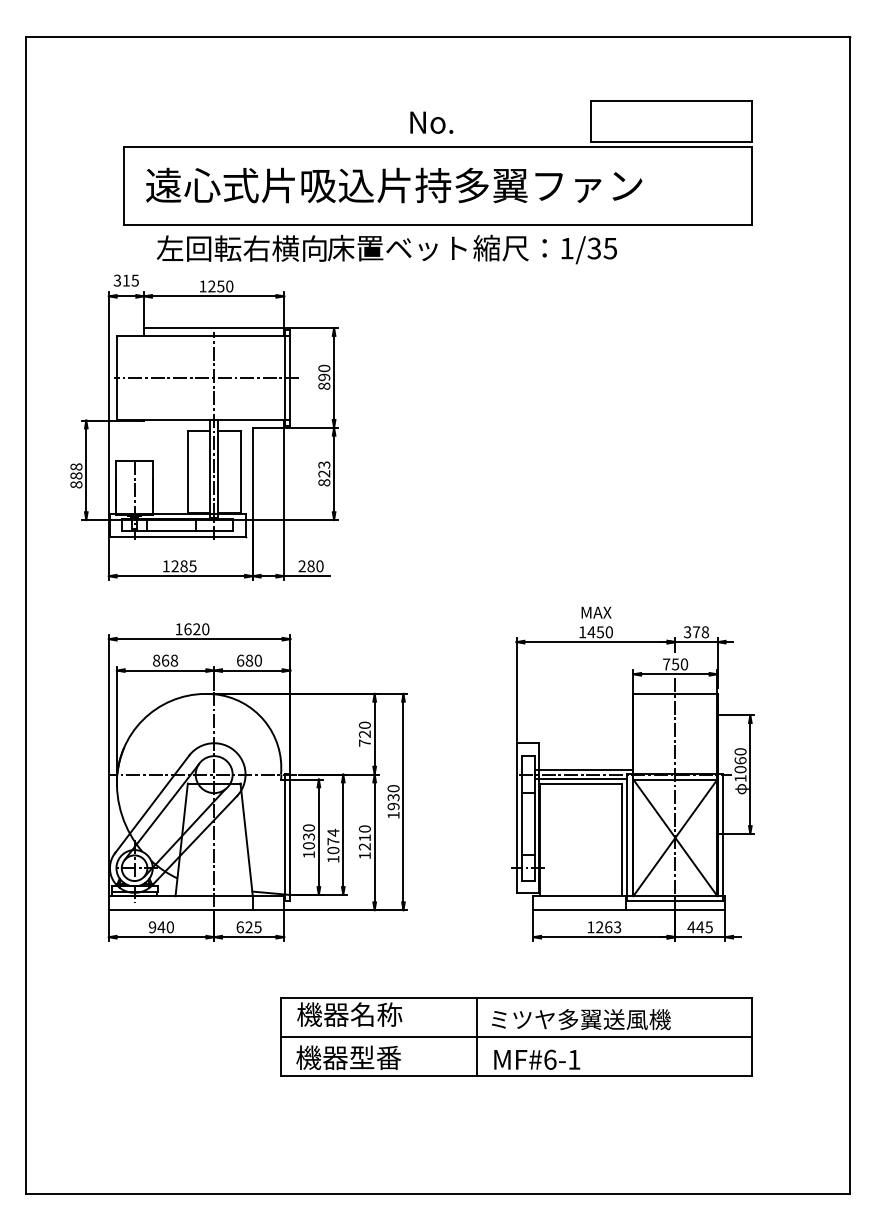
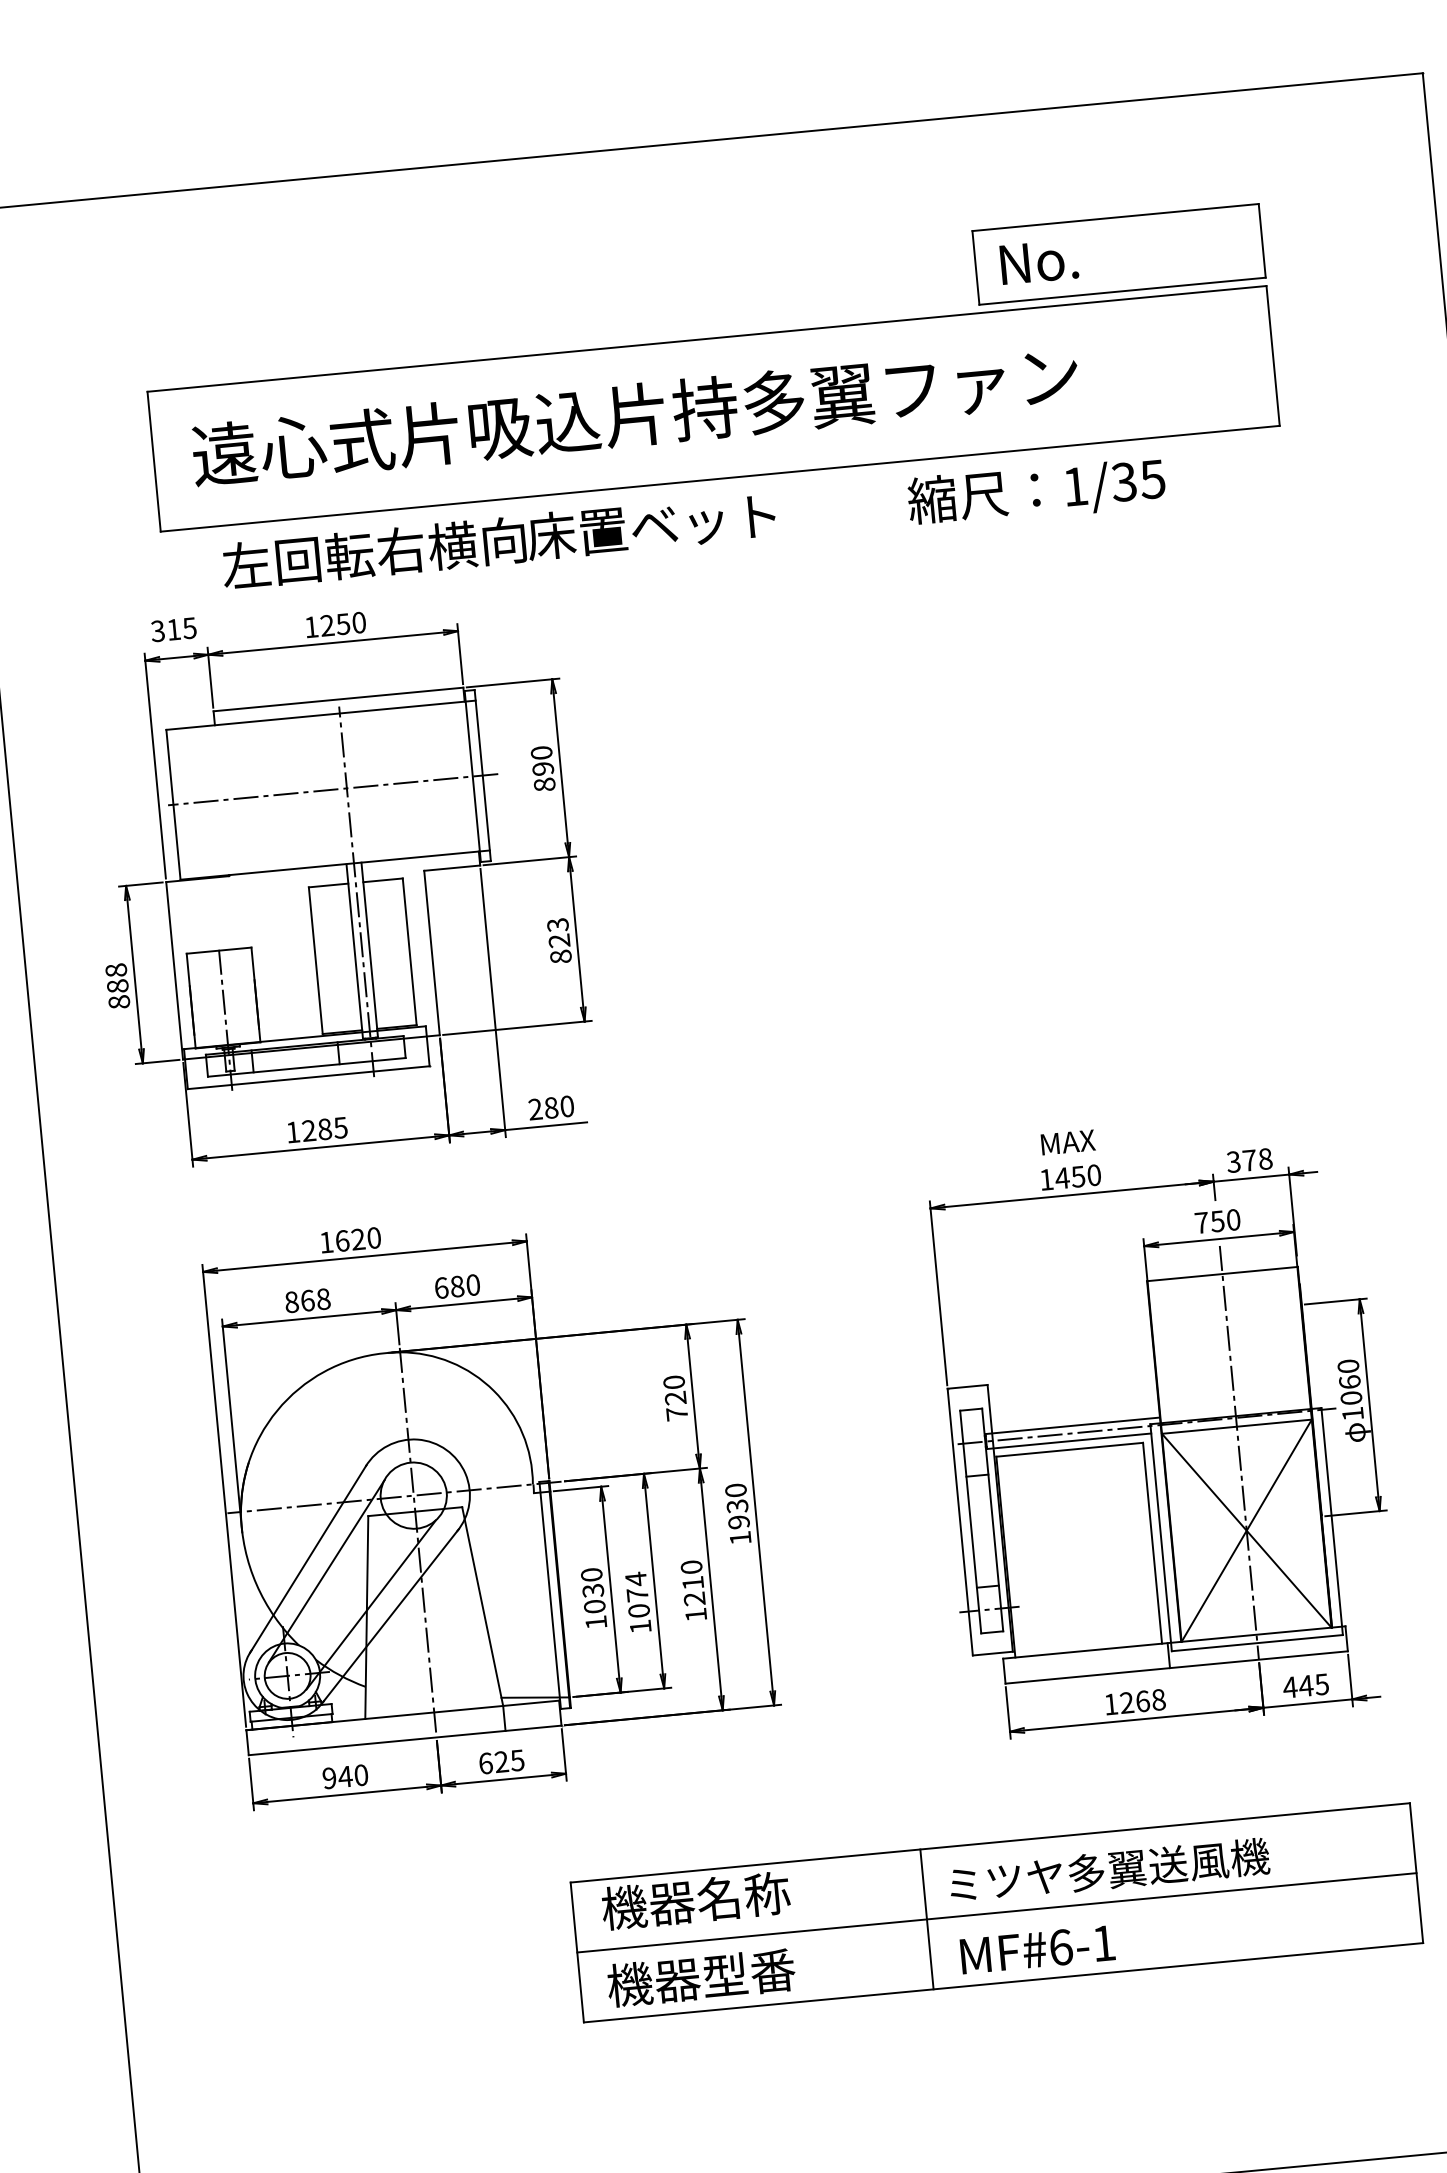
text: (431, 122) -> (1038, 261), moved
text: (544, 249) -> (1035, 492), moved
text: (617, 927) -> (1158, 1700), 1263 -> 1268

